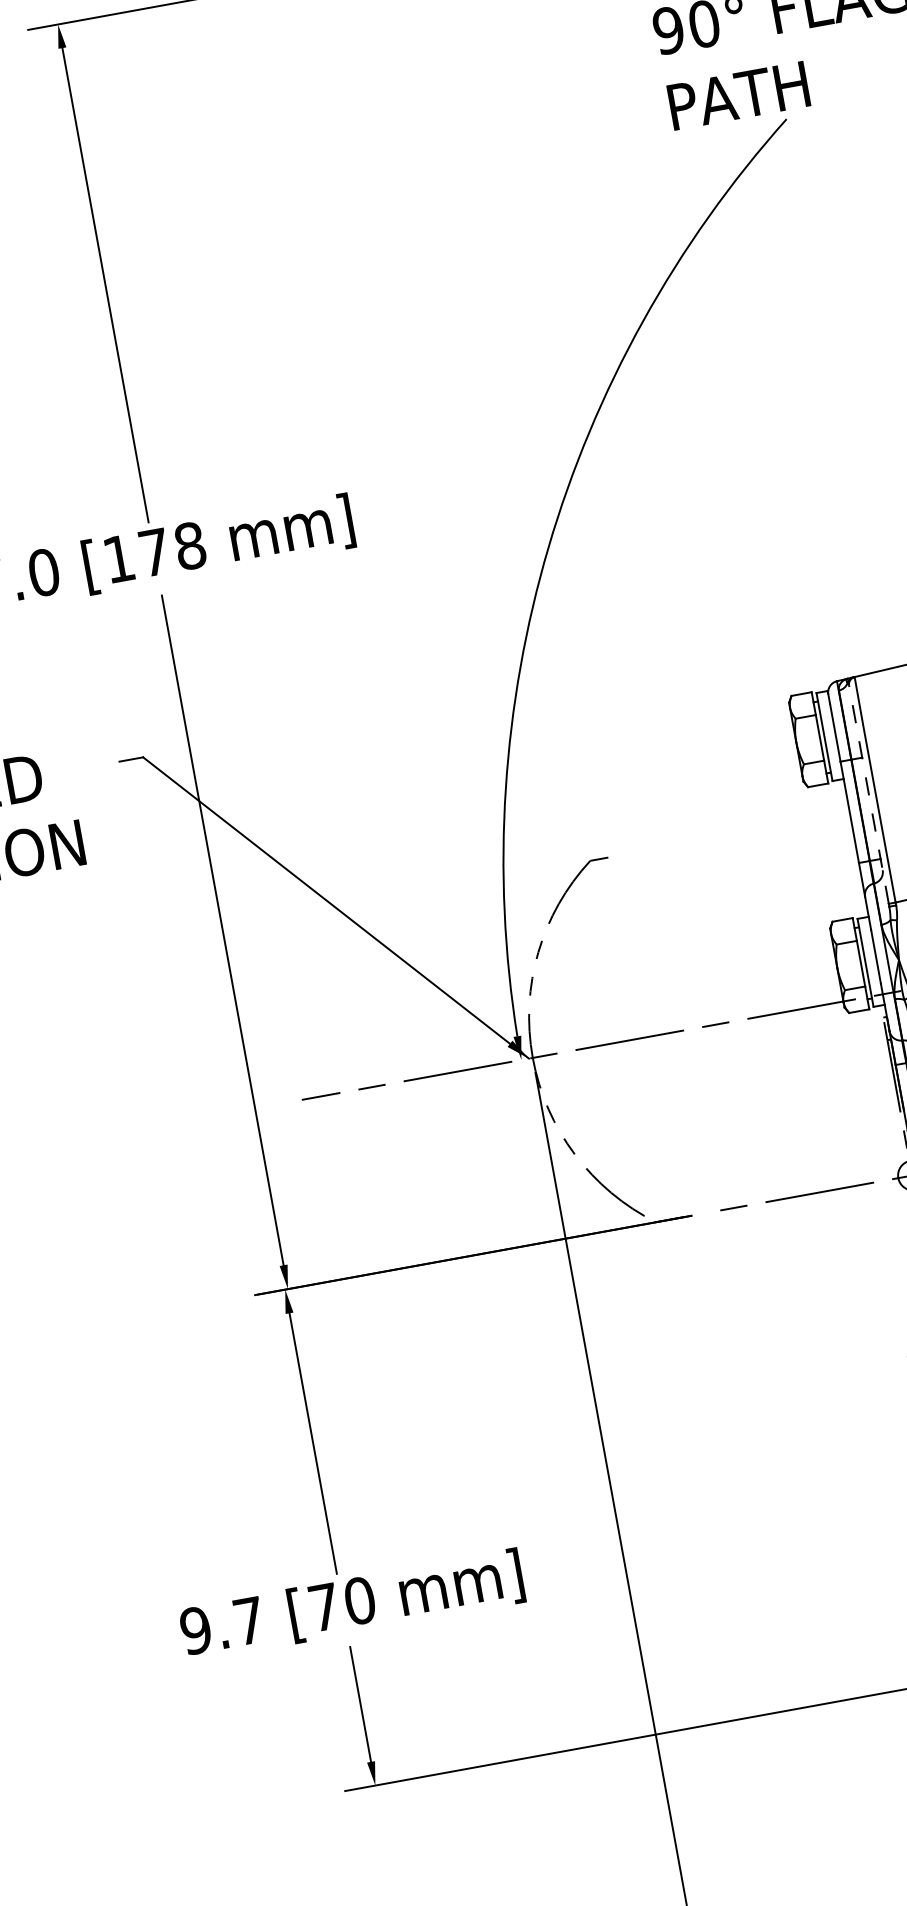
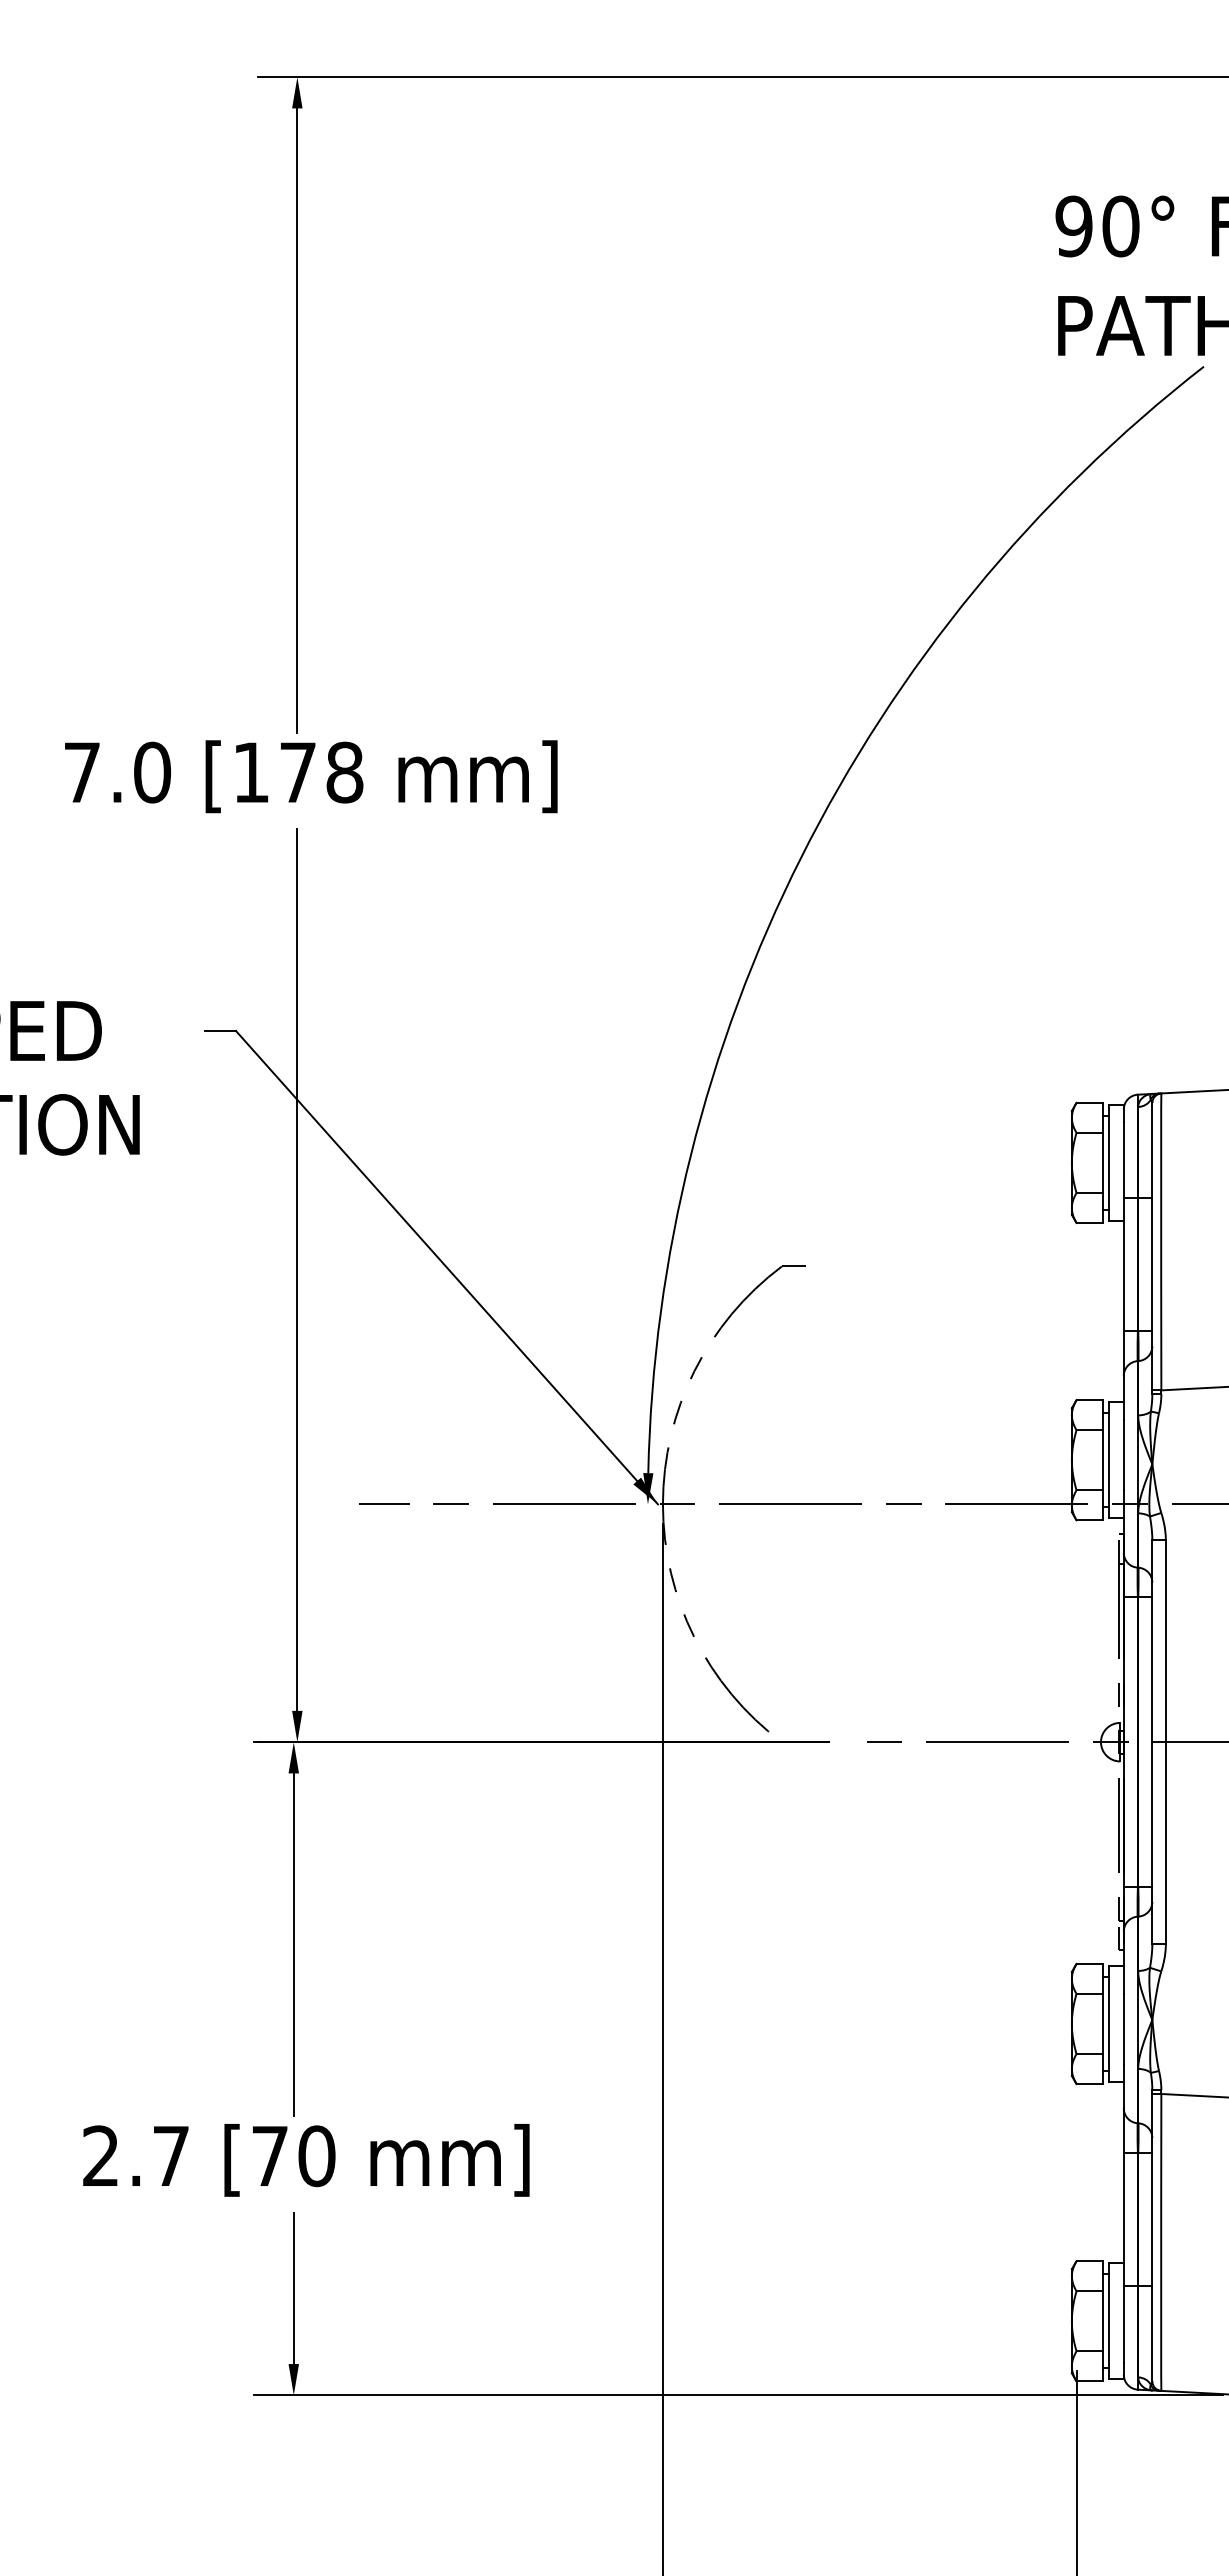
line: (869, 794) -> (1152, 1246), dashed -> solid
text: (195, 1630) -> (100, 2156), 9.7 -> 2.7

